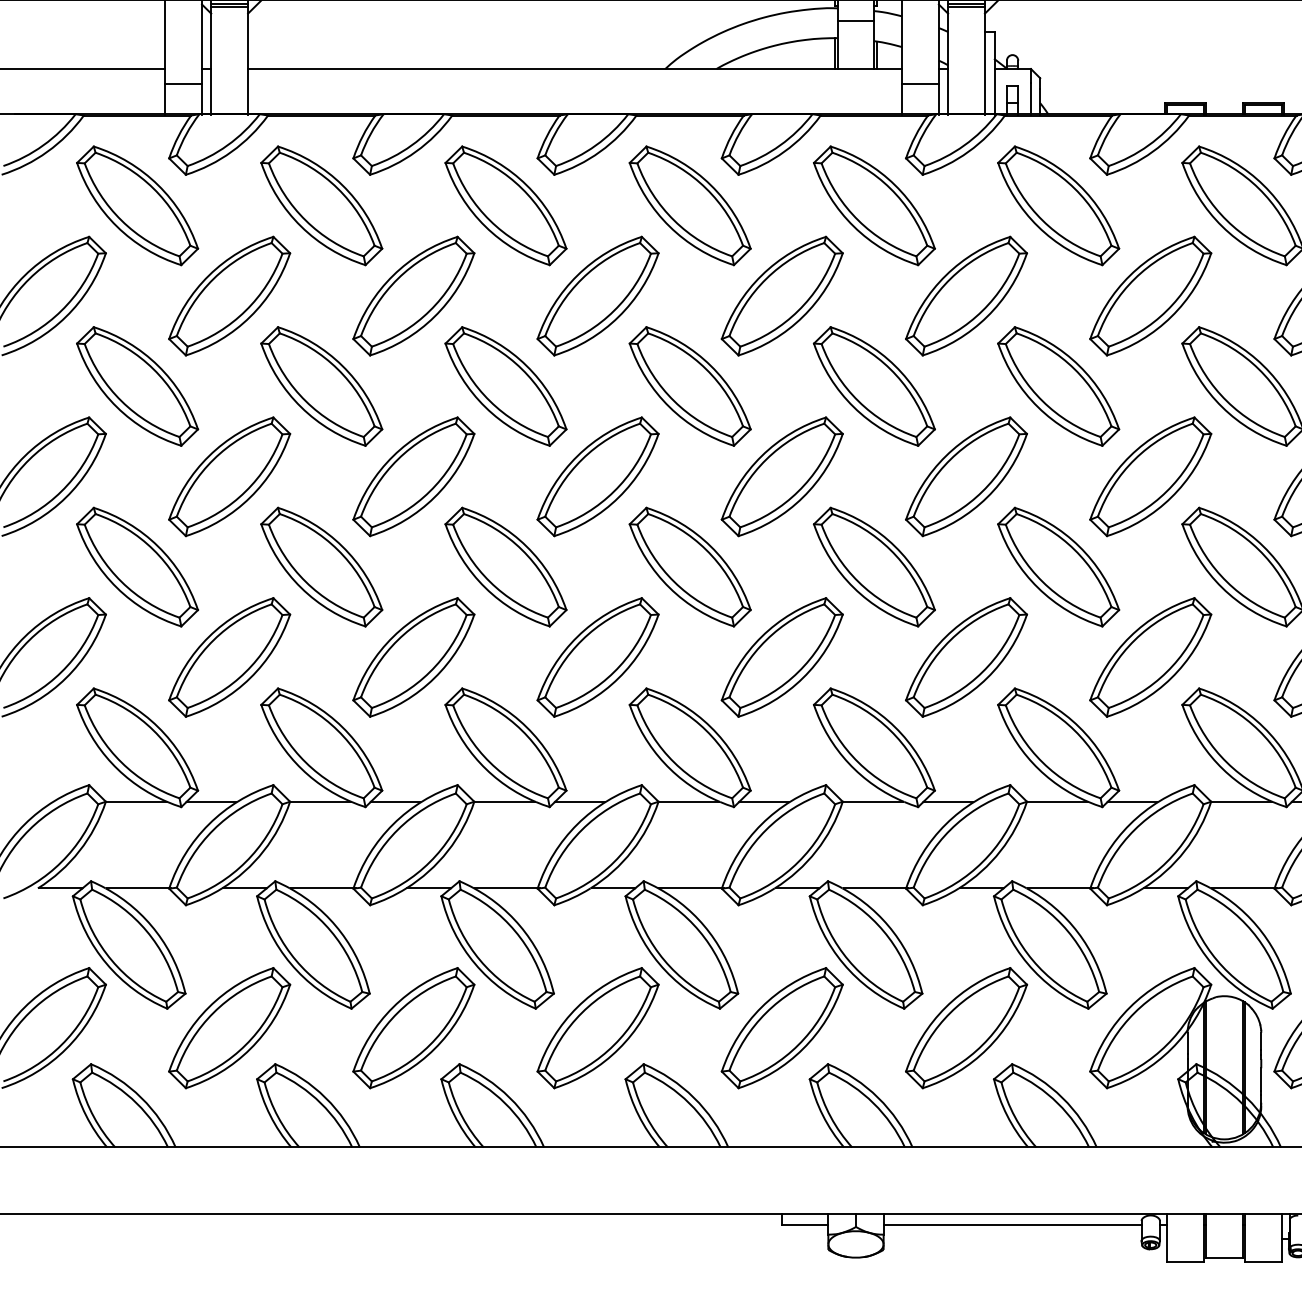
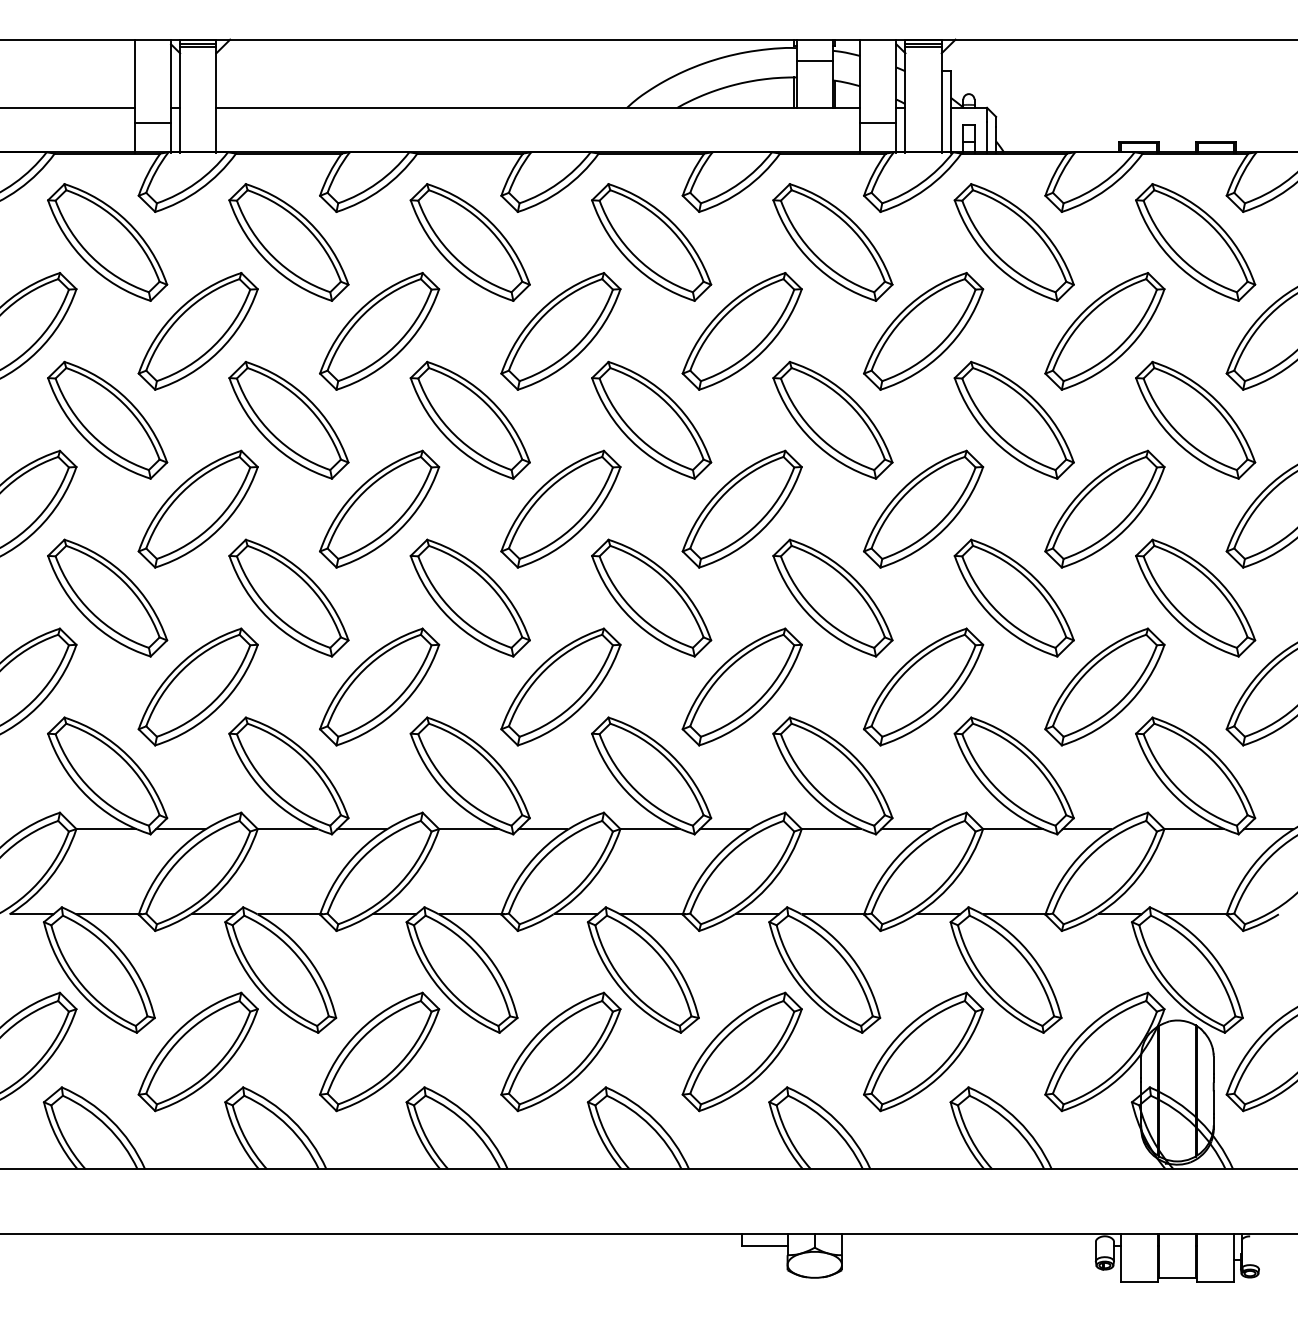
line: (1012, 1225) -> (968, 1246), removed

